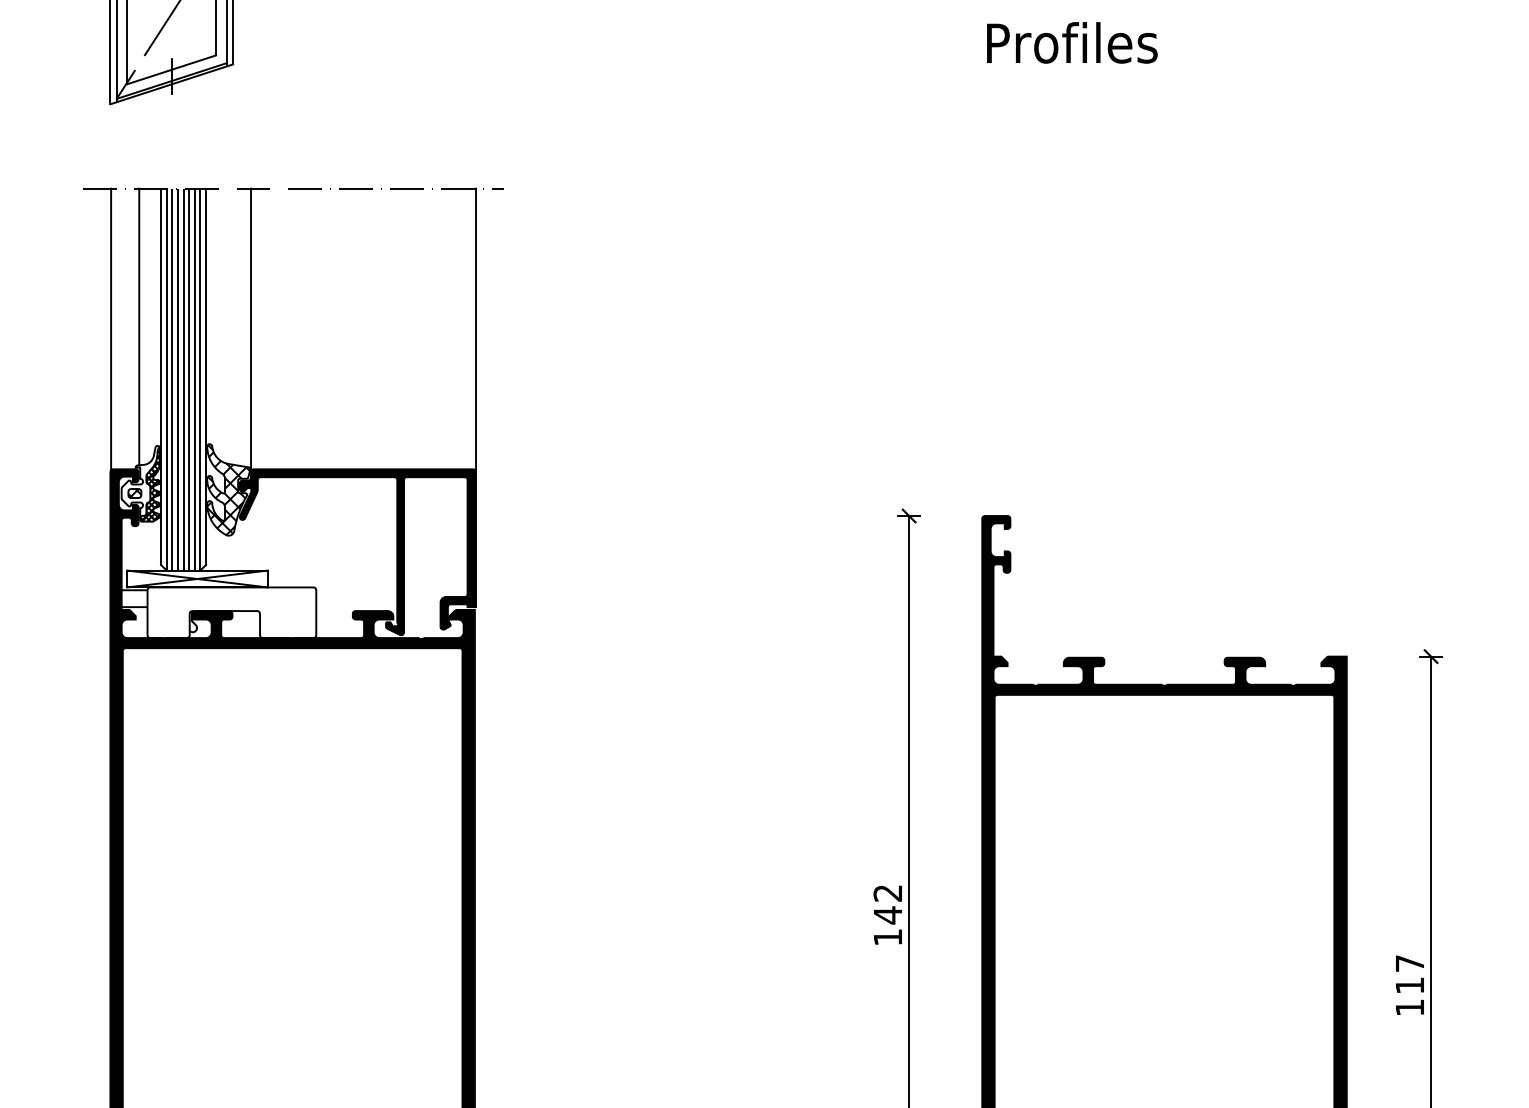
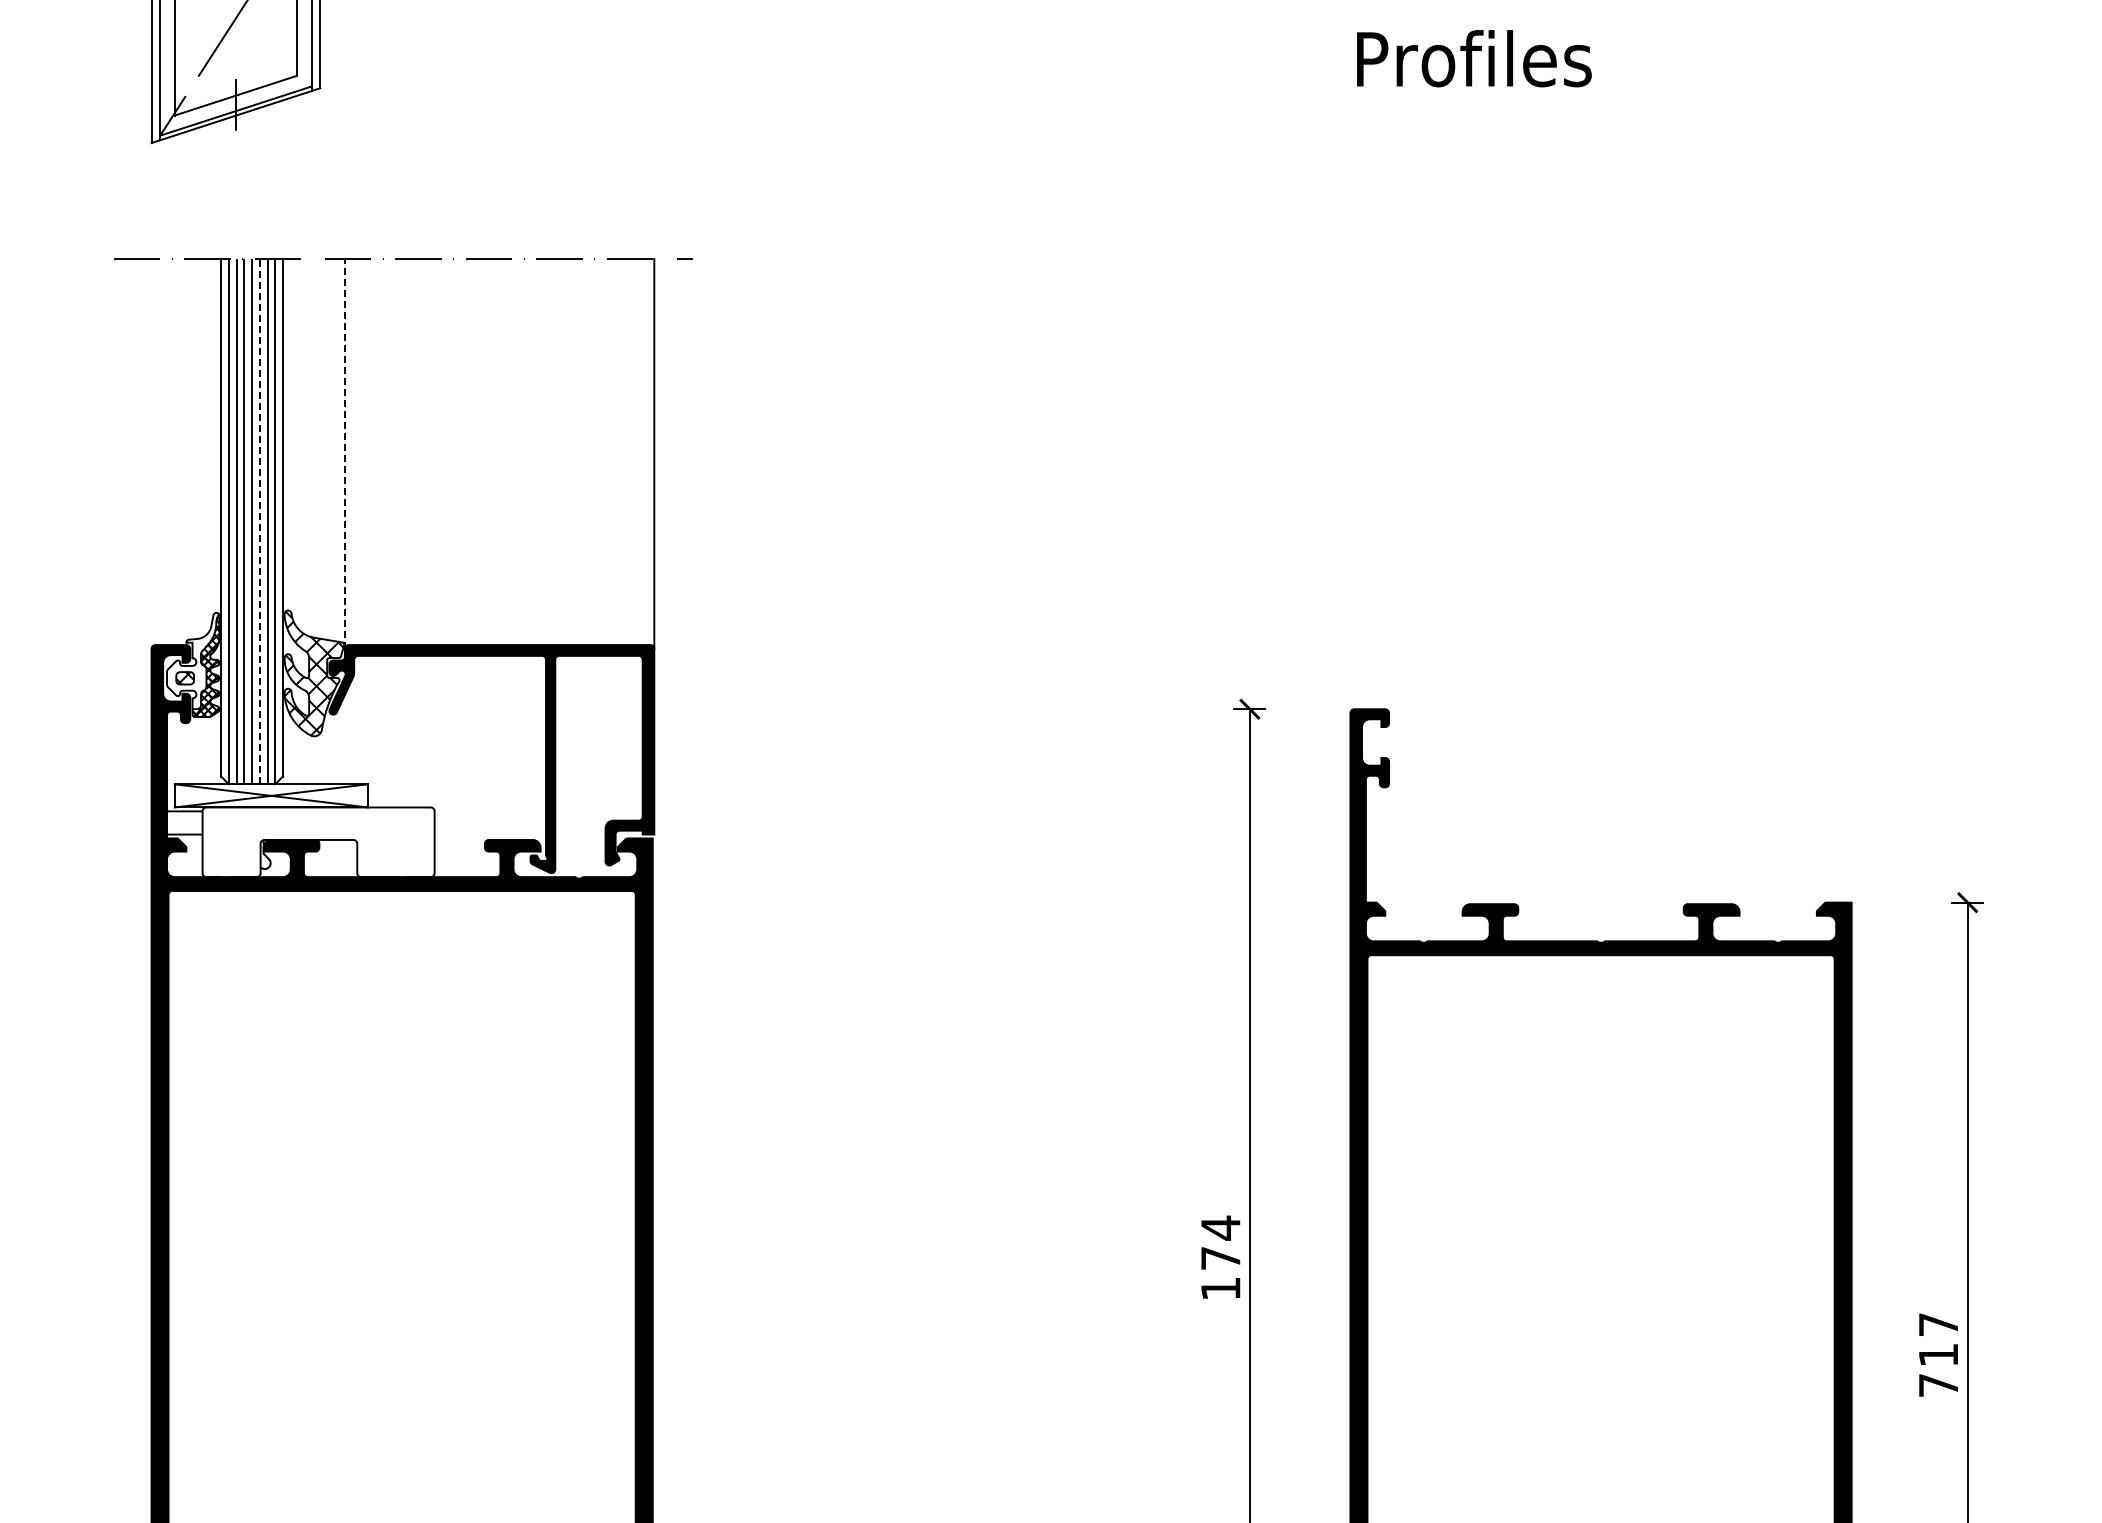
line: (139, 327) -> (191, 449), removed
line: (111, 329) -> (152, 452), removed
line: (250, 330) -> (344, 454), solid -> dashed
line: (188, 379) -> (259, 521), solid -> dashed
text: (887, 904) -> (1220, 1243), 142 -> 174
text: (1409, 1007) -> (1938, 1385), 117 -> 717

